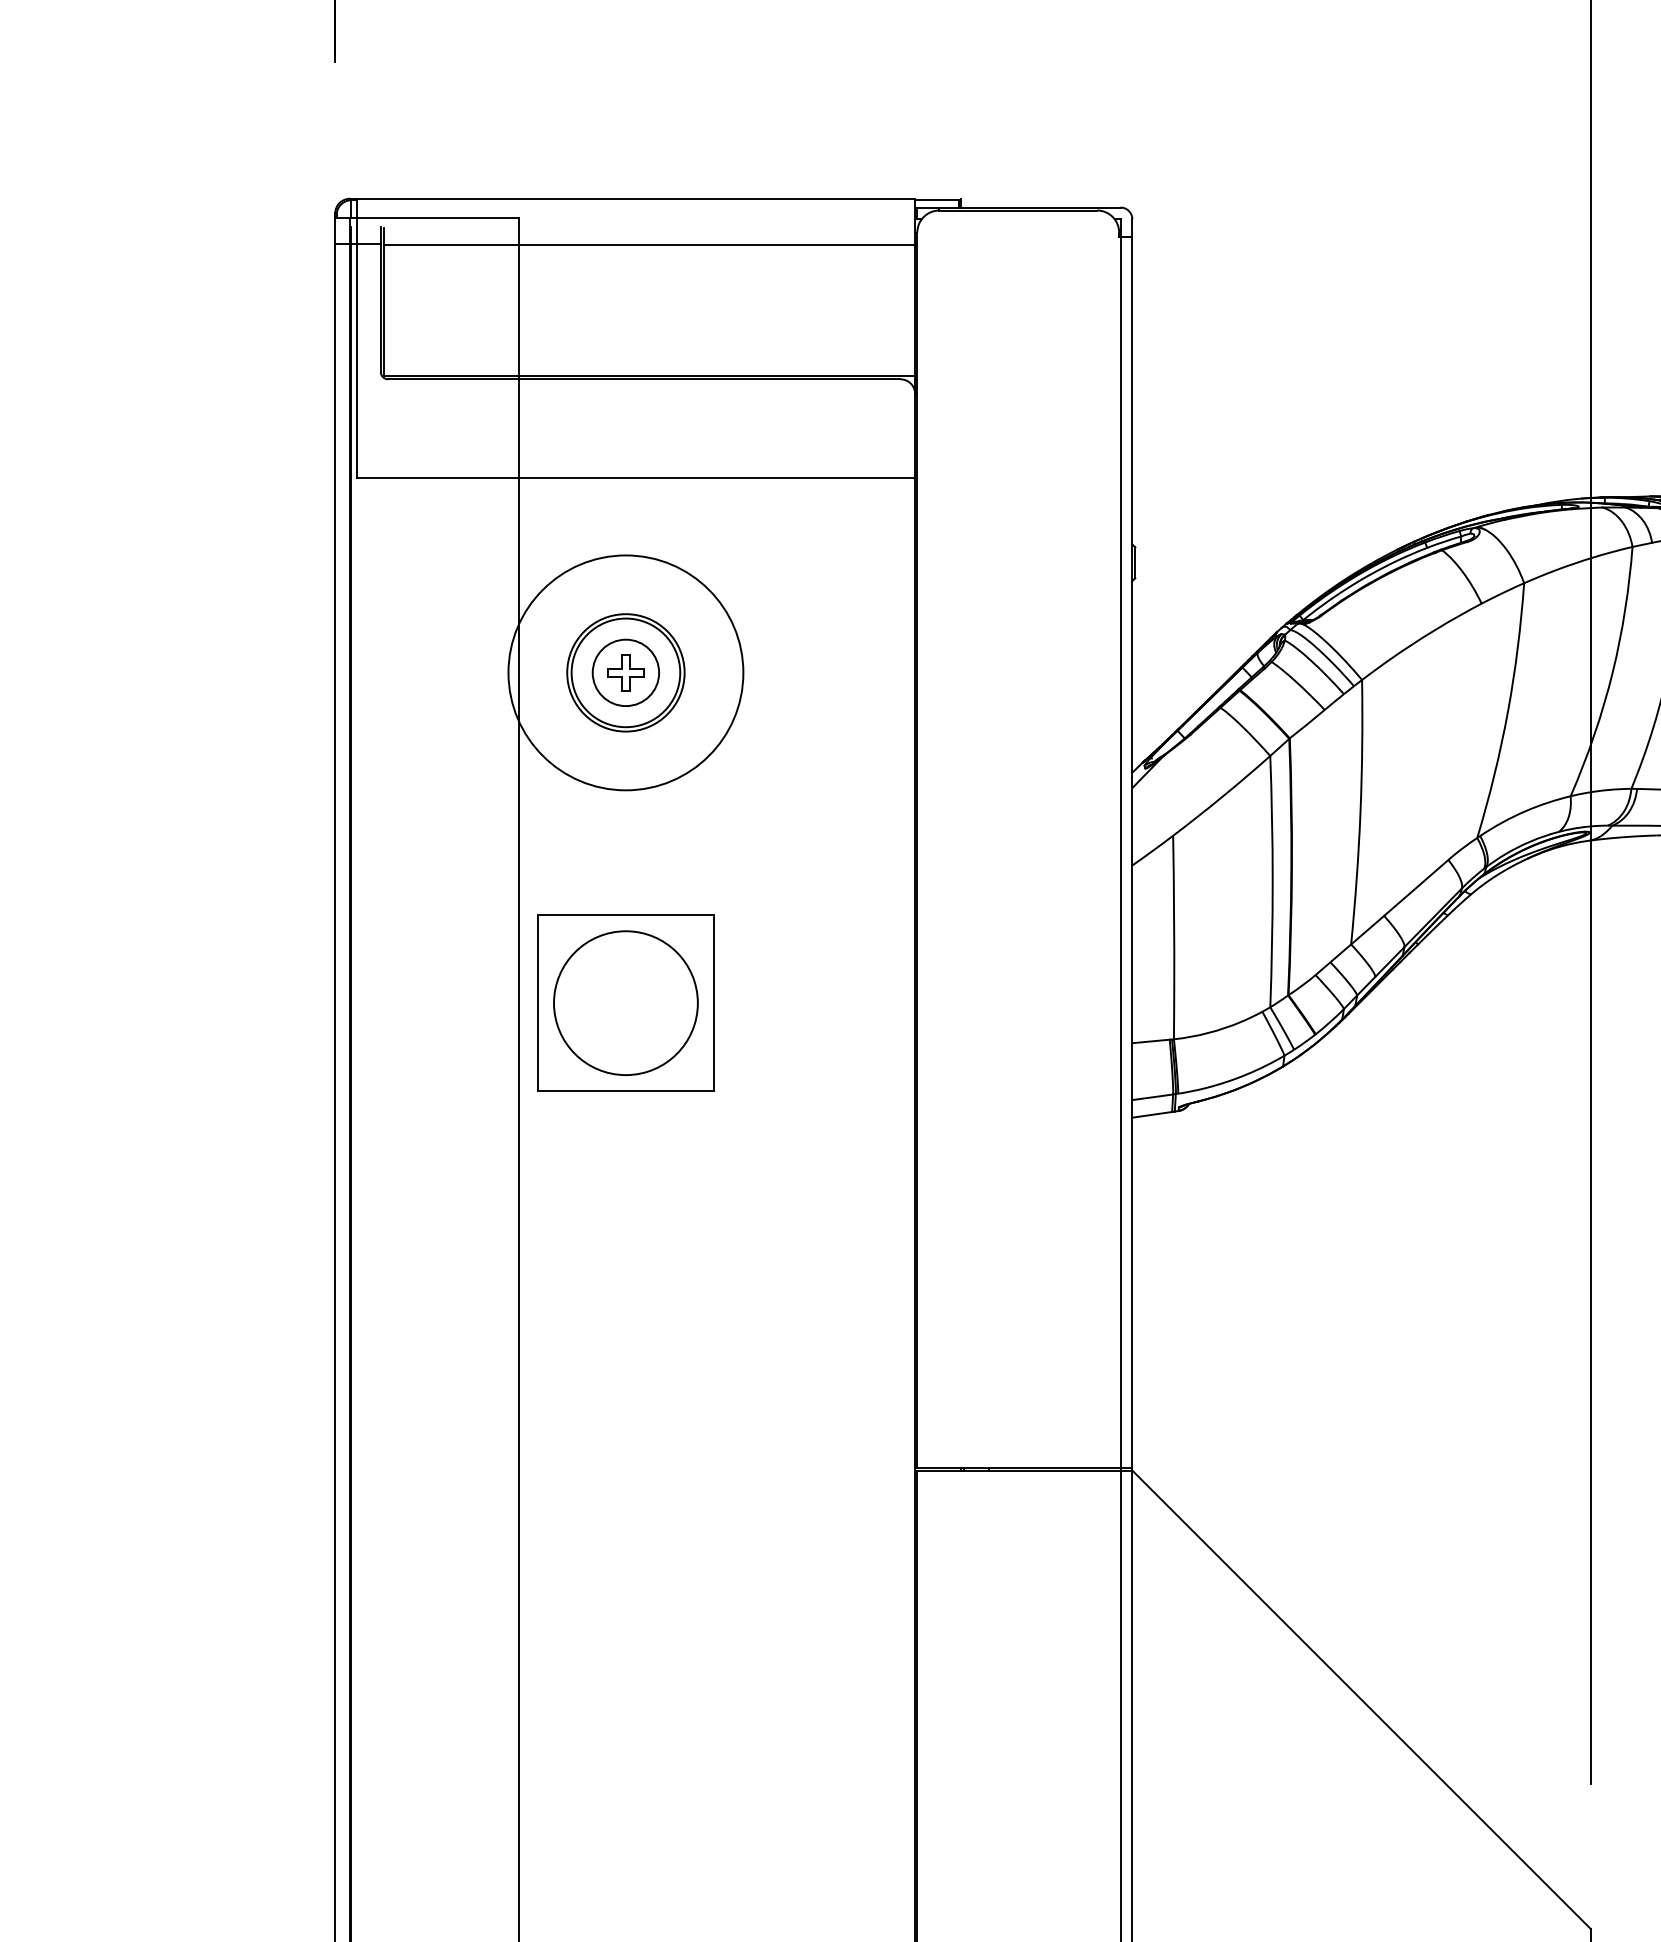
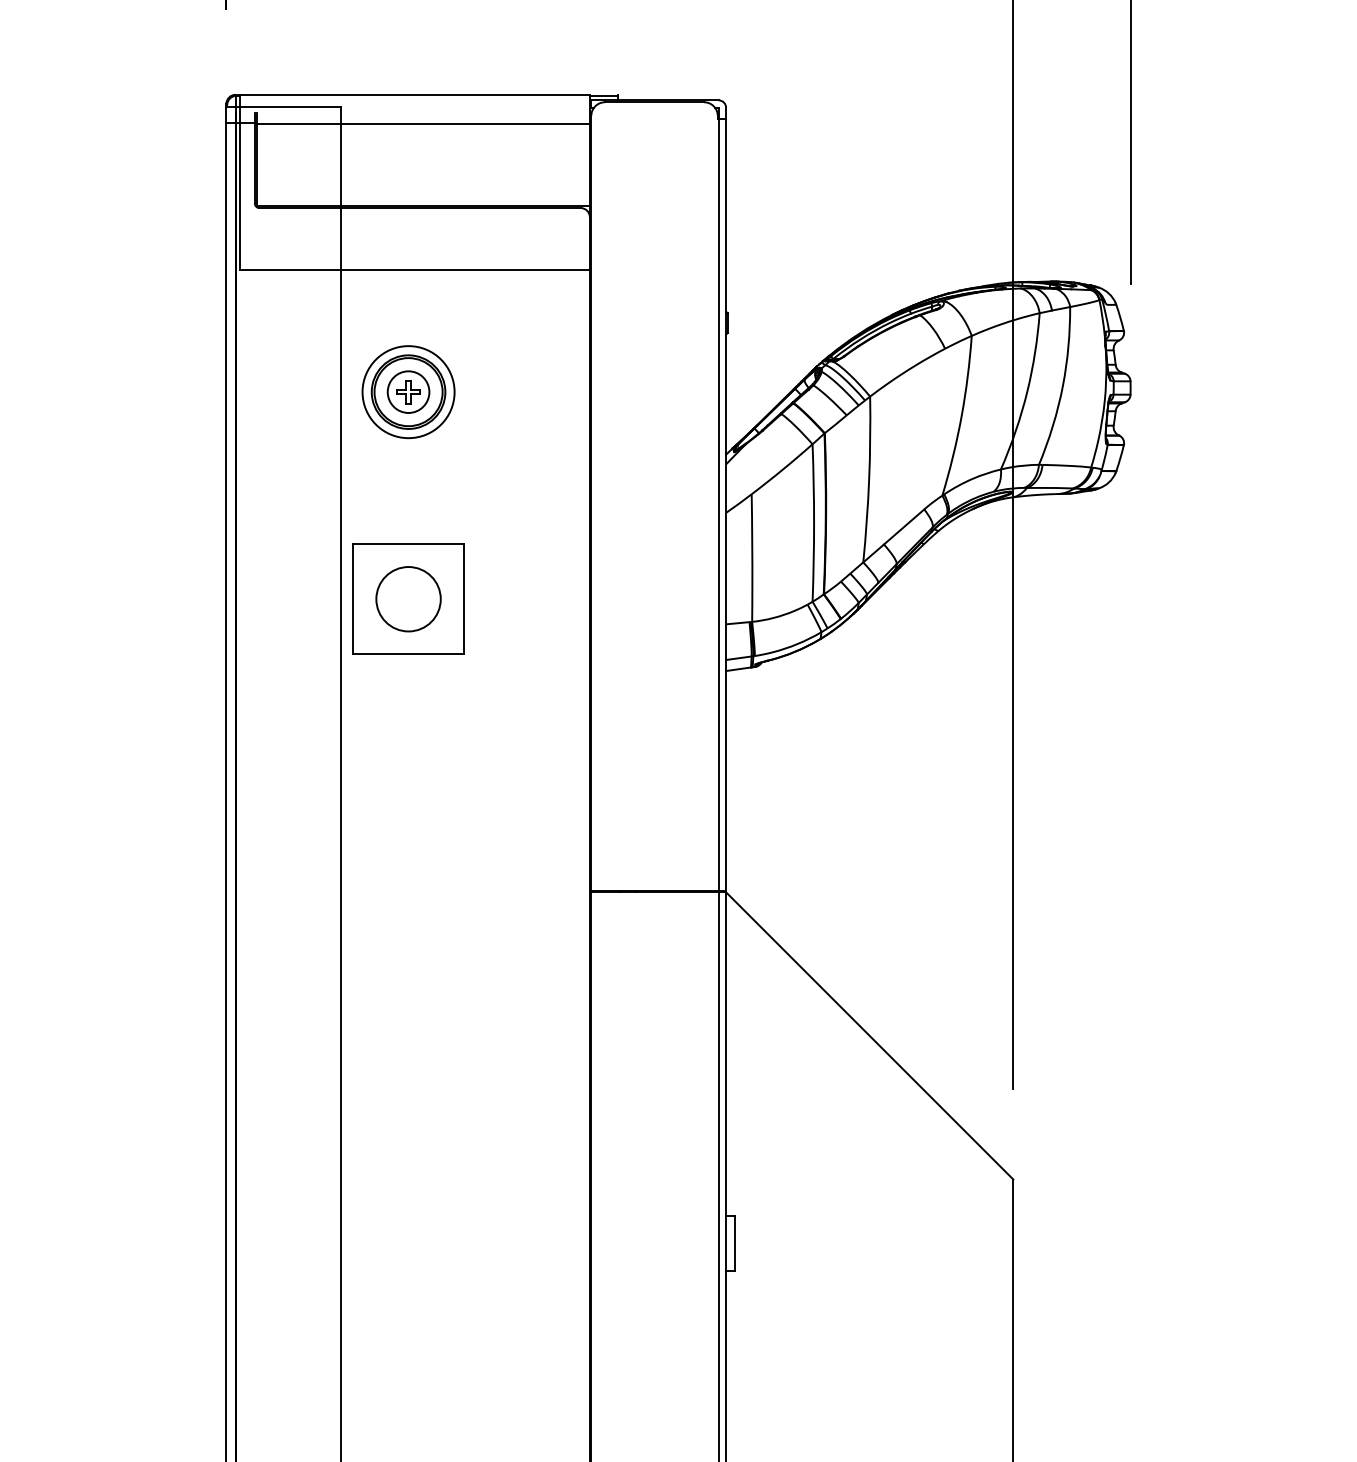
circle: (625, 673) -> (408, 392), size x0.62
circle: (625, 1003) -> (408, 599), size x0.71

